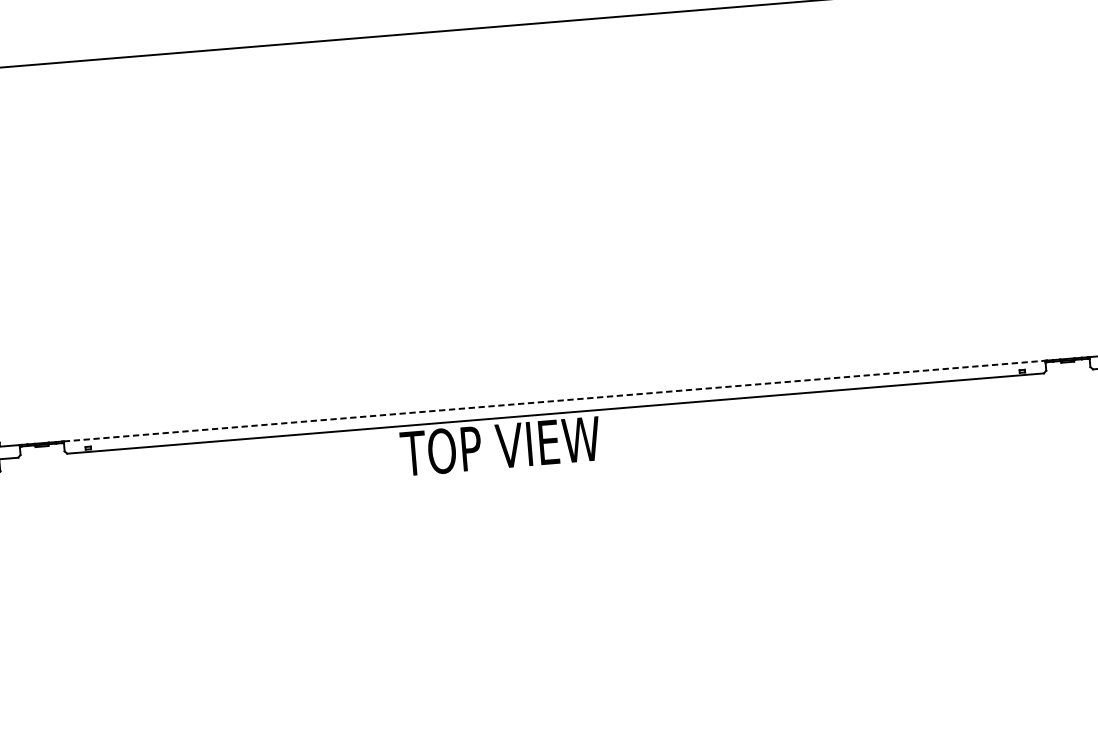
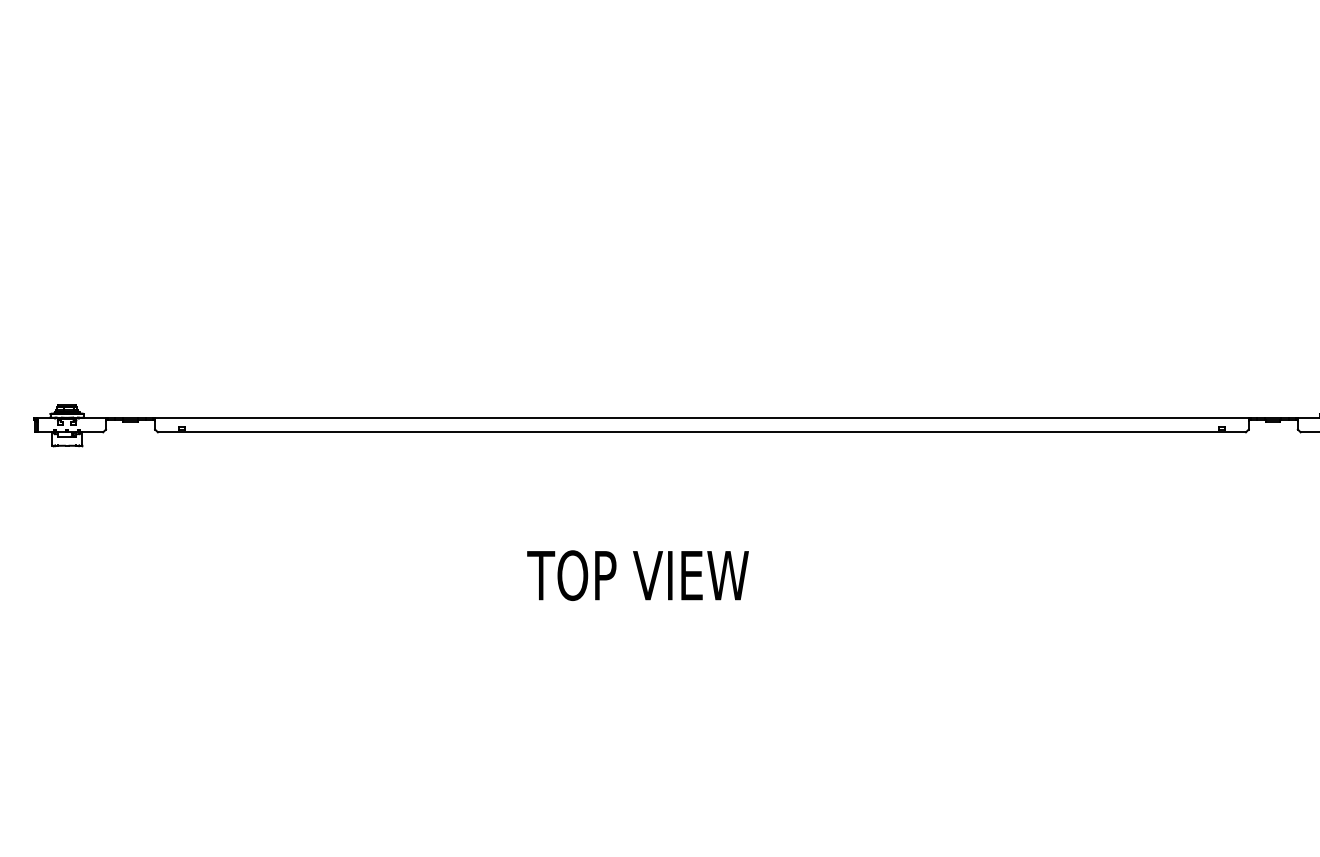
line: (554, 401) -> (701, 418), dashed -> solid
text: (500, 446) -> (637, 575), moved

